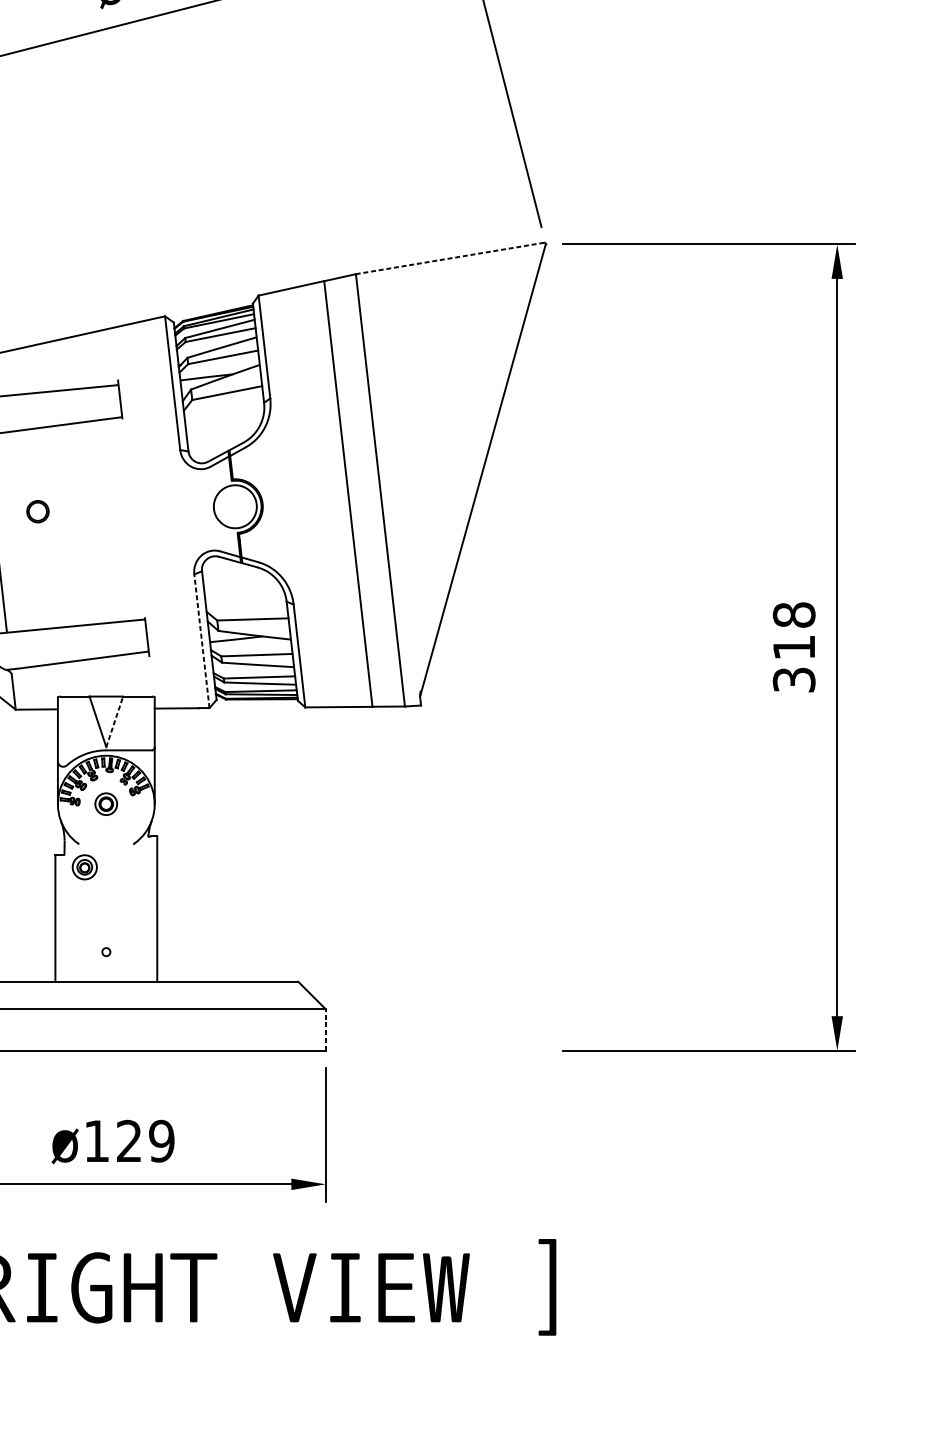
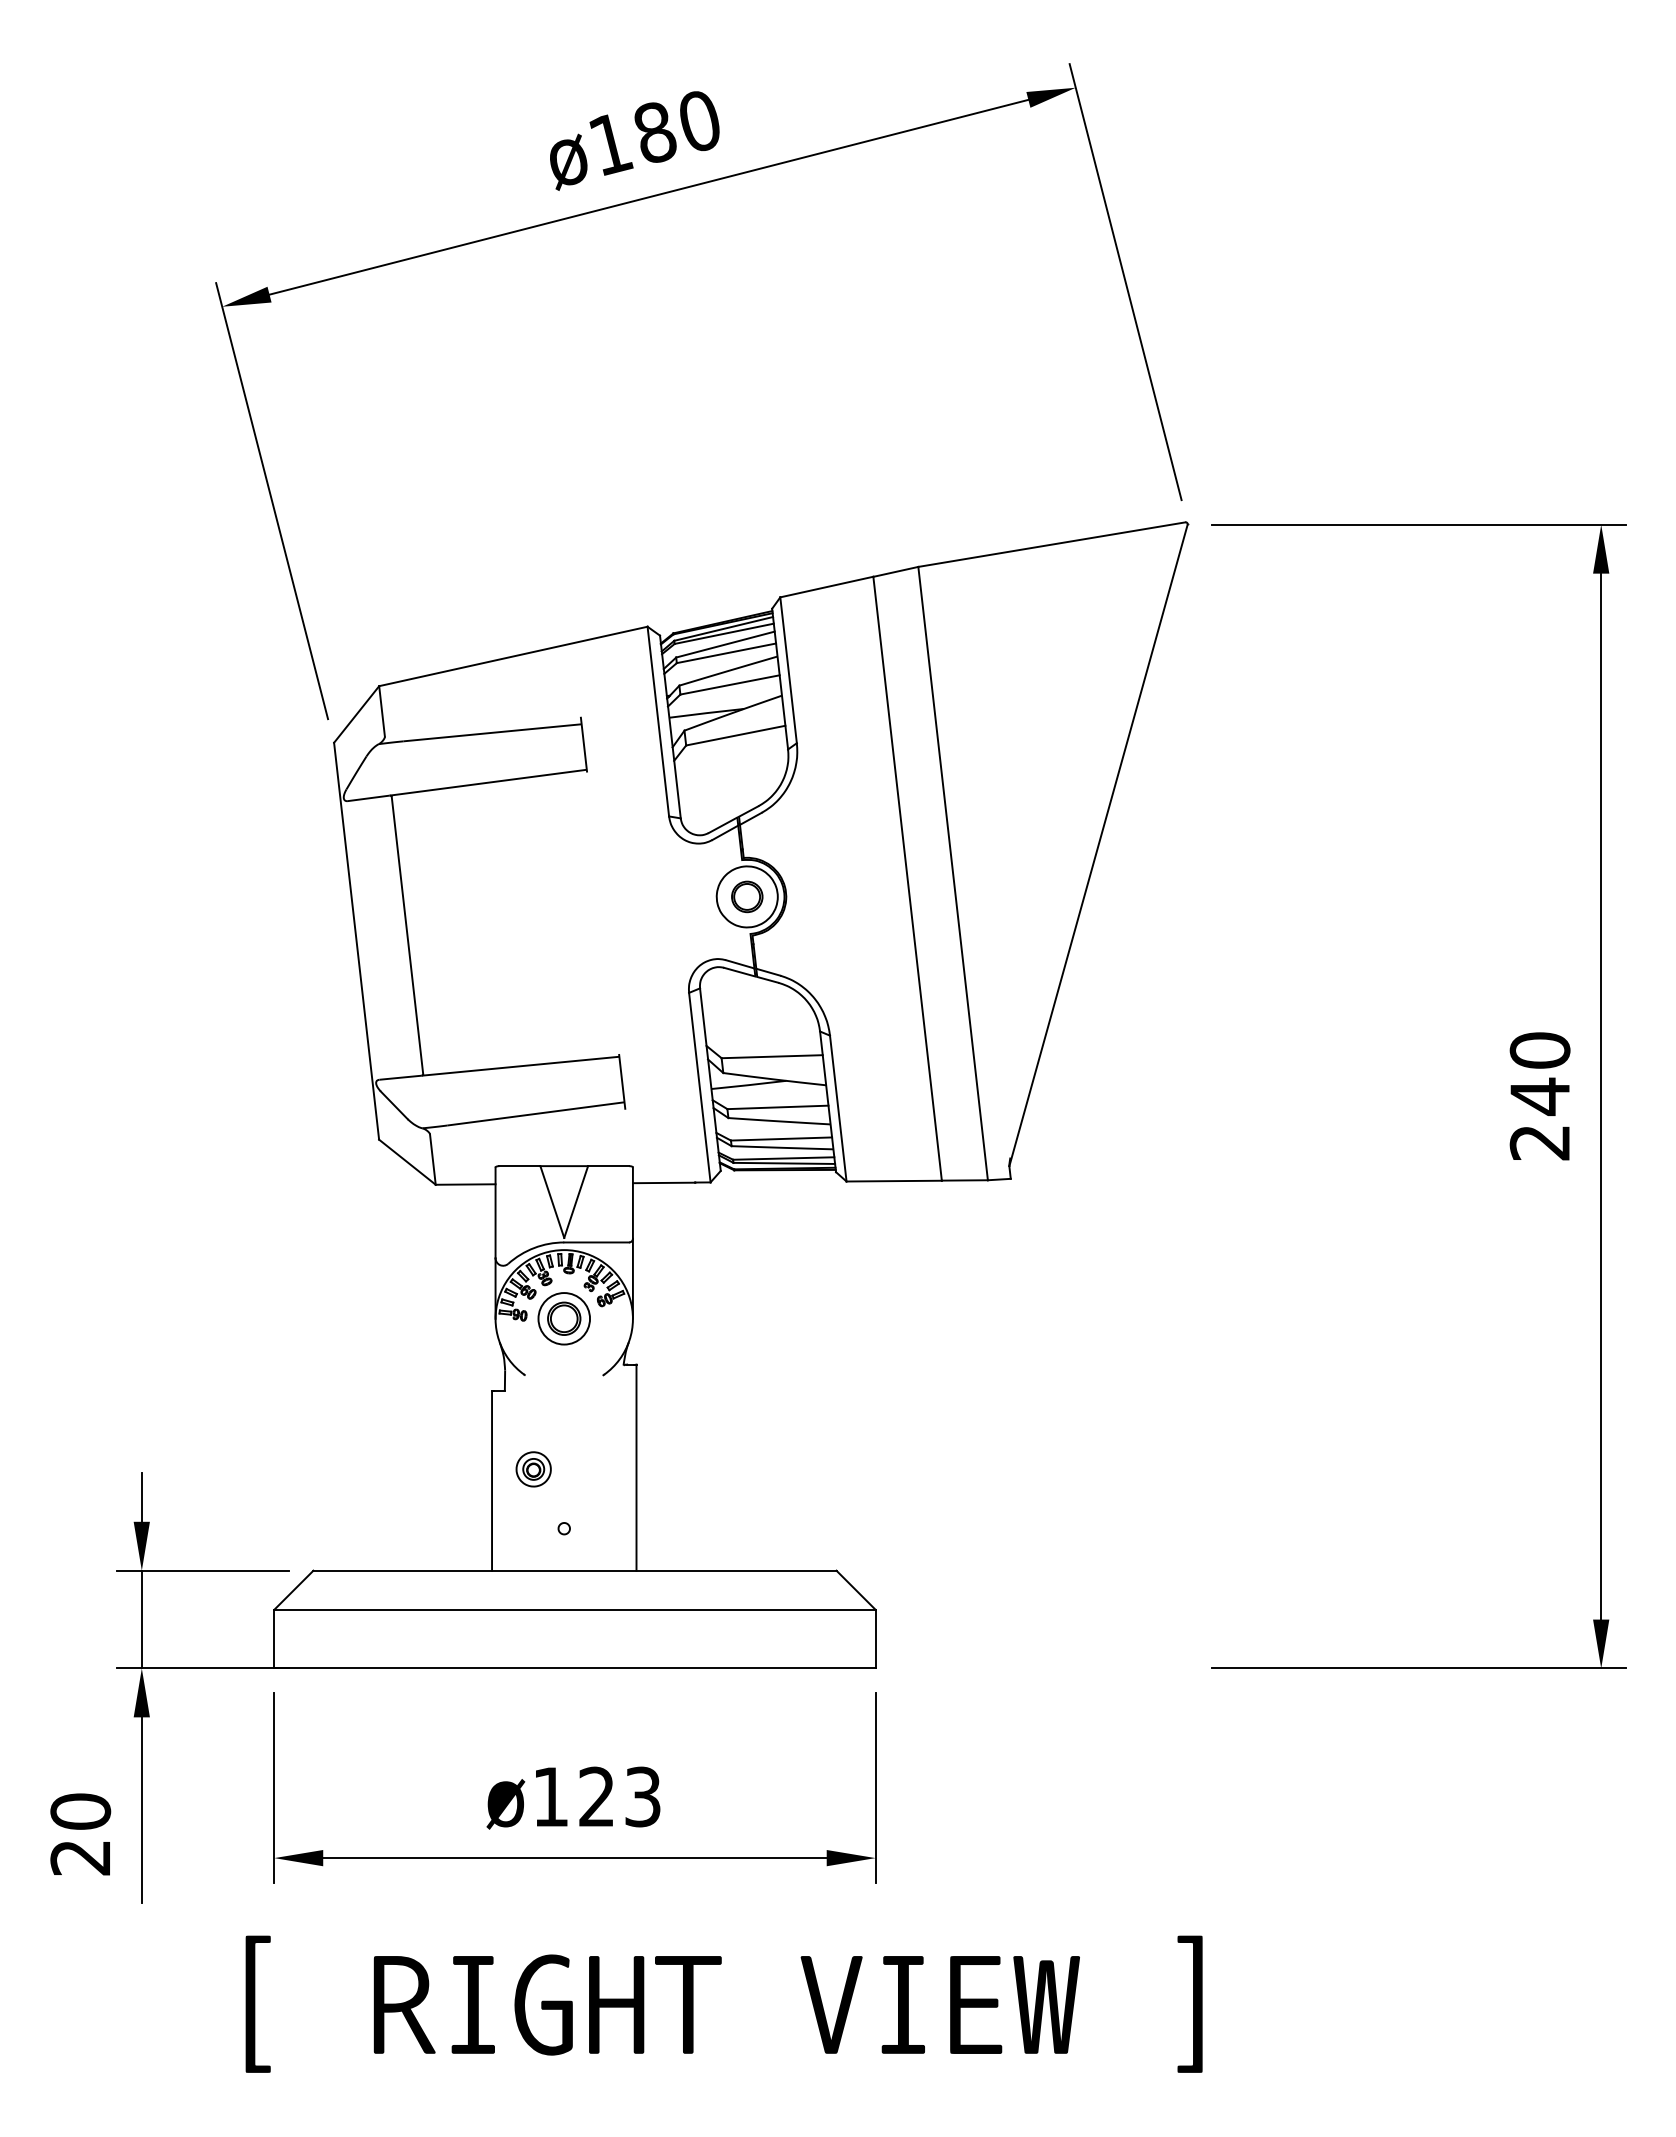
line: (449, 258) -> (1051, 544), dashed -> solid
part: (38, 511) -> (747, 896), moved
line: (201, 641) -> (699, 1087), dashed -> solid
text: (793, 647) -> (1539, 1096), 318 -> 240
line: (114, 722) -> (576, 1202), dashed -> solid
part: (105, 803) -> (563, 1318), size x1.67
part: (84, 867) -> (533, 1469), moved
line: (325, 1029) -> (875, 1638), dashed -> solid
text: (161, 1140) -> (642, 1796), ø129 -> ø123

